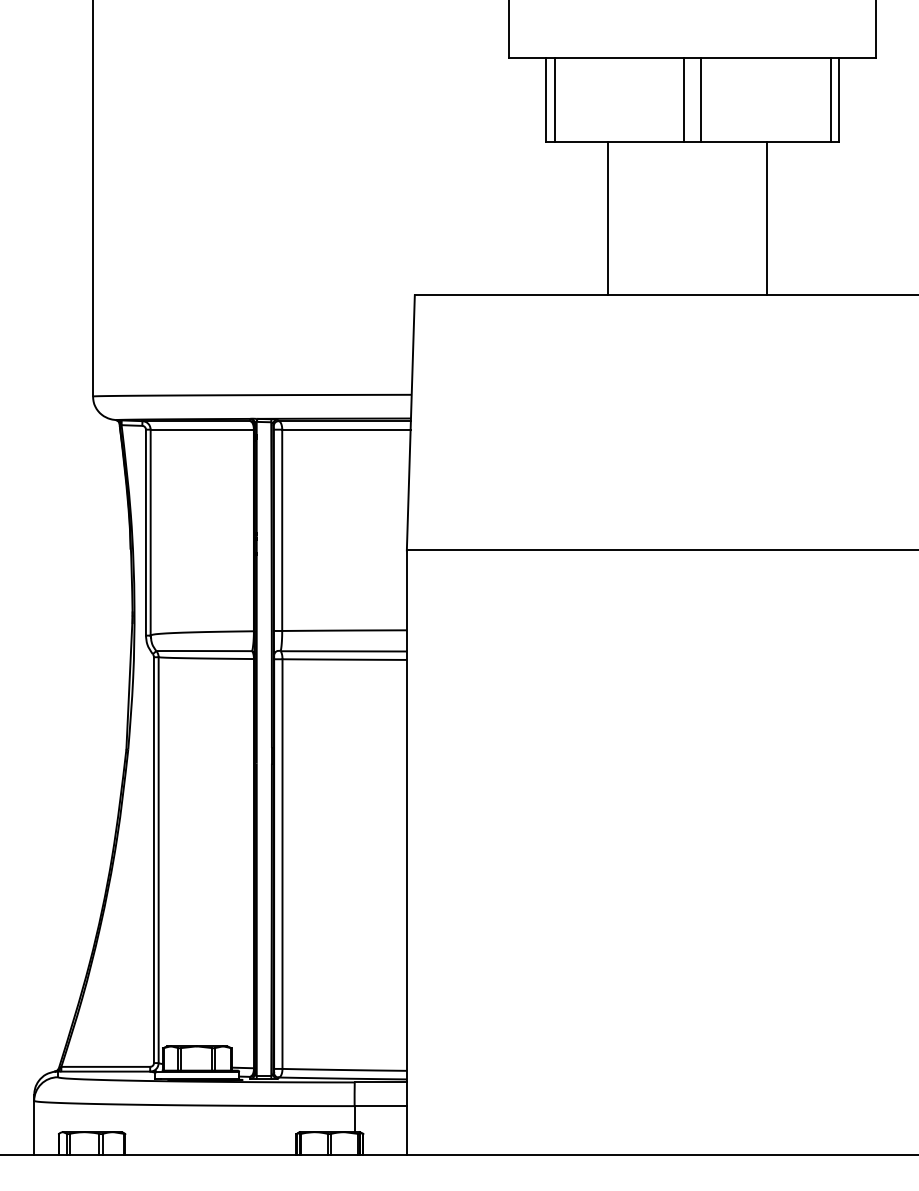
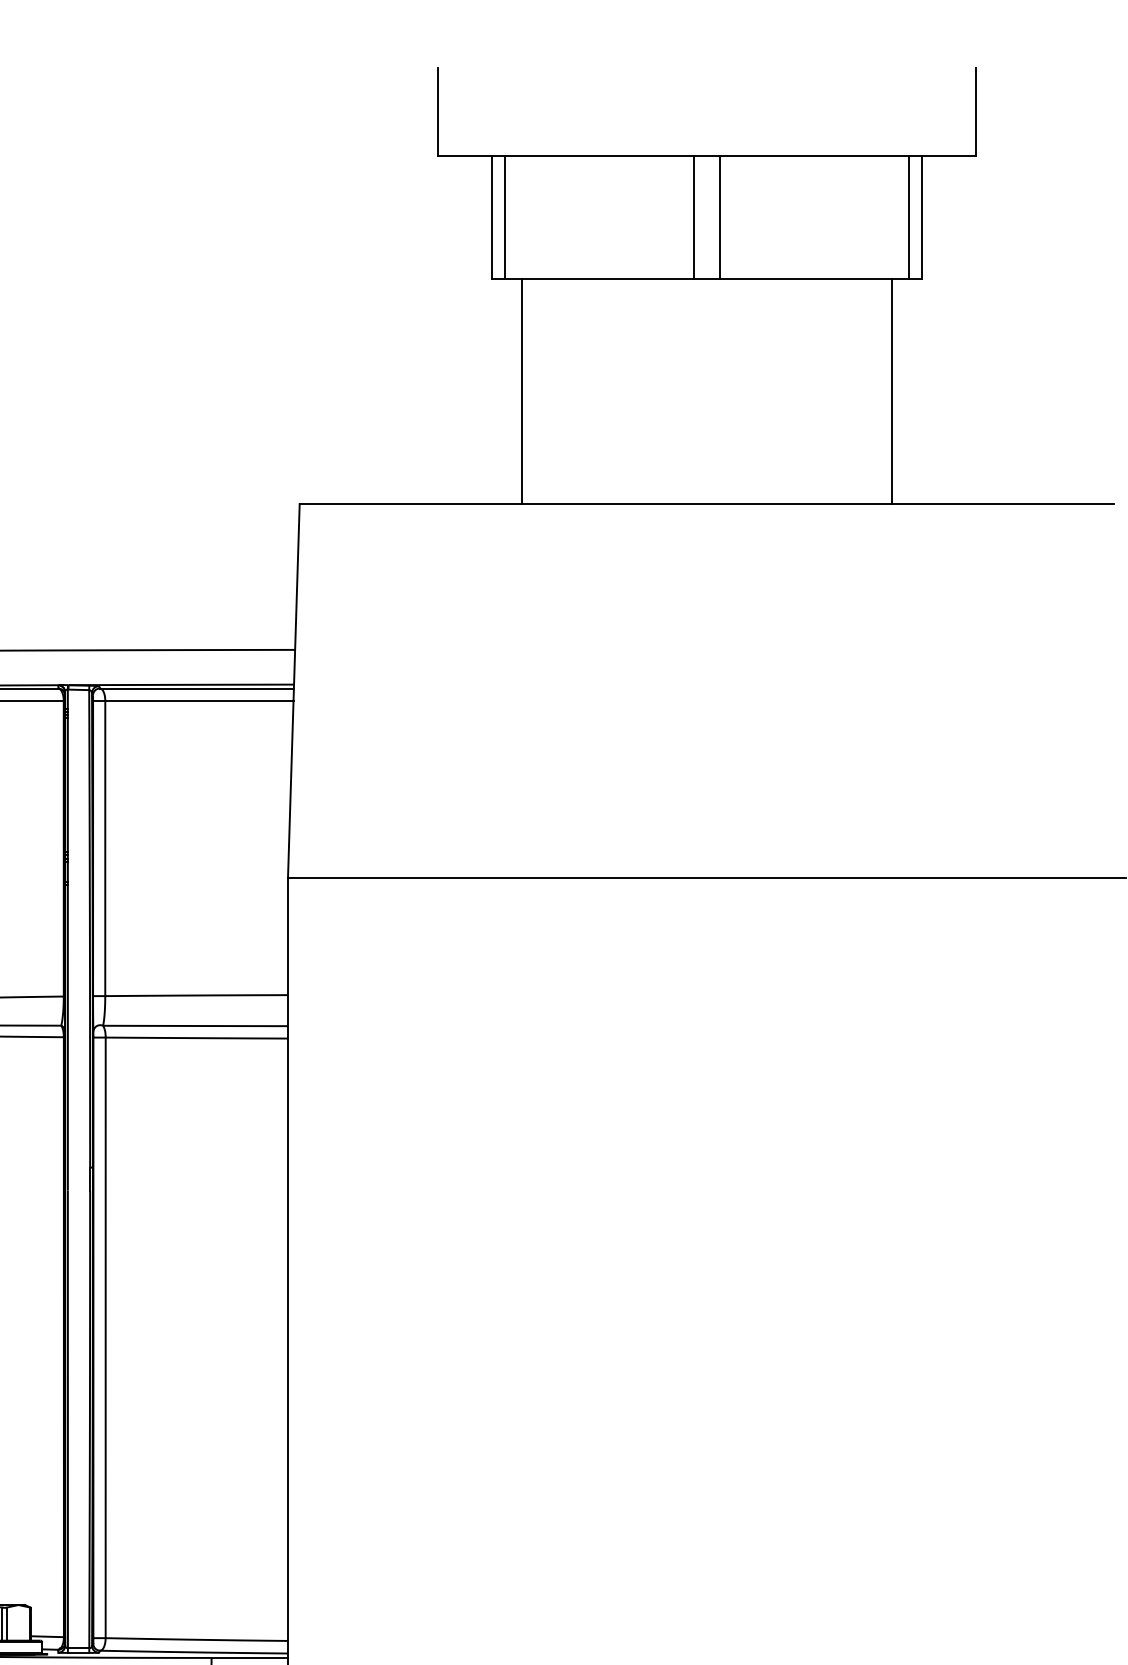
line: (608, 218) -> (522, 391), moved
line: (766, 218) -> (891, 391), moved

